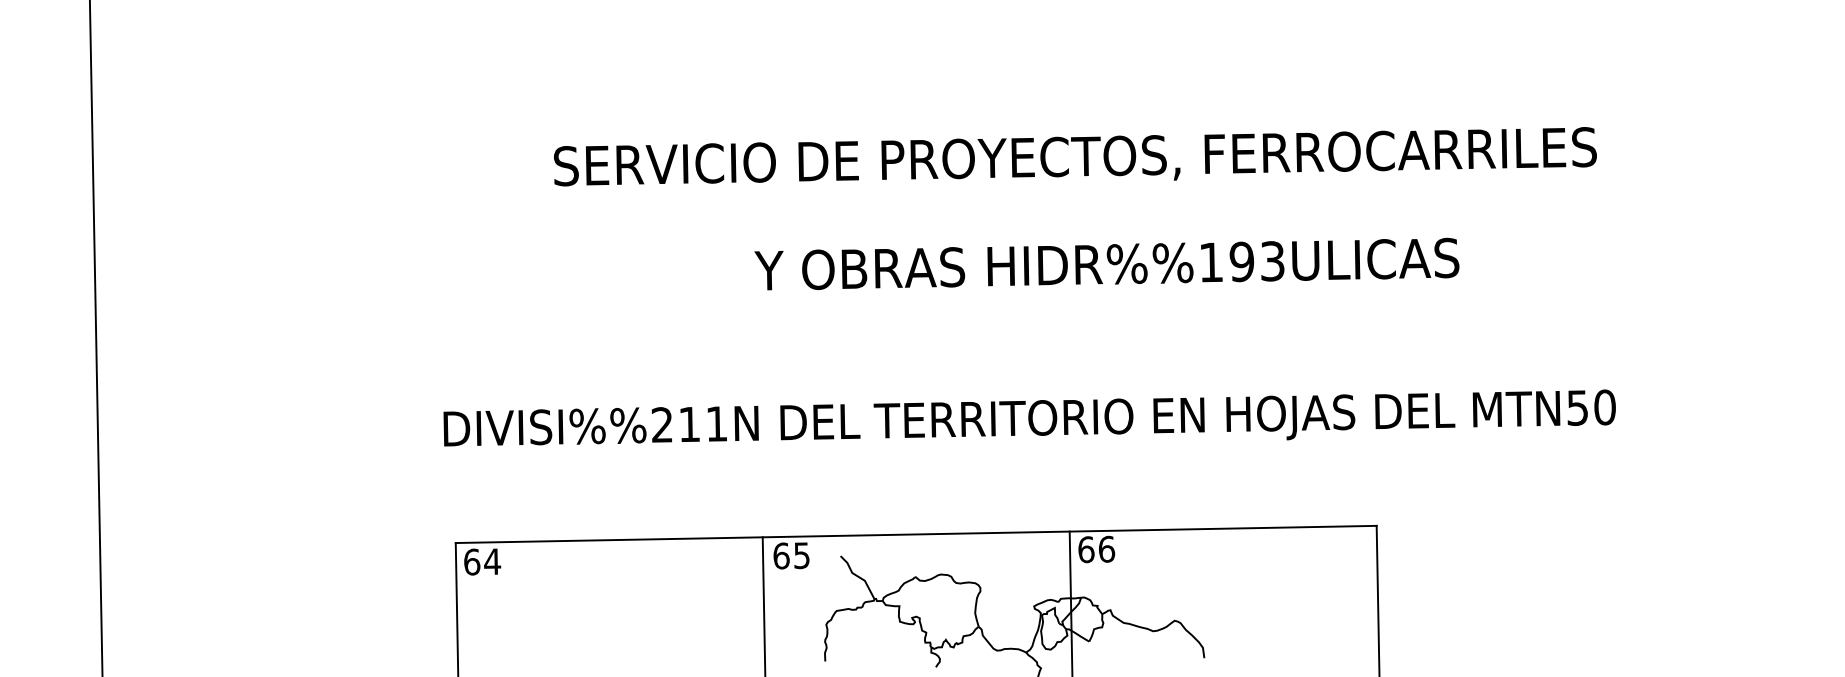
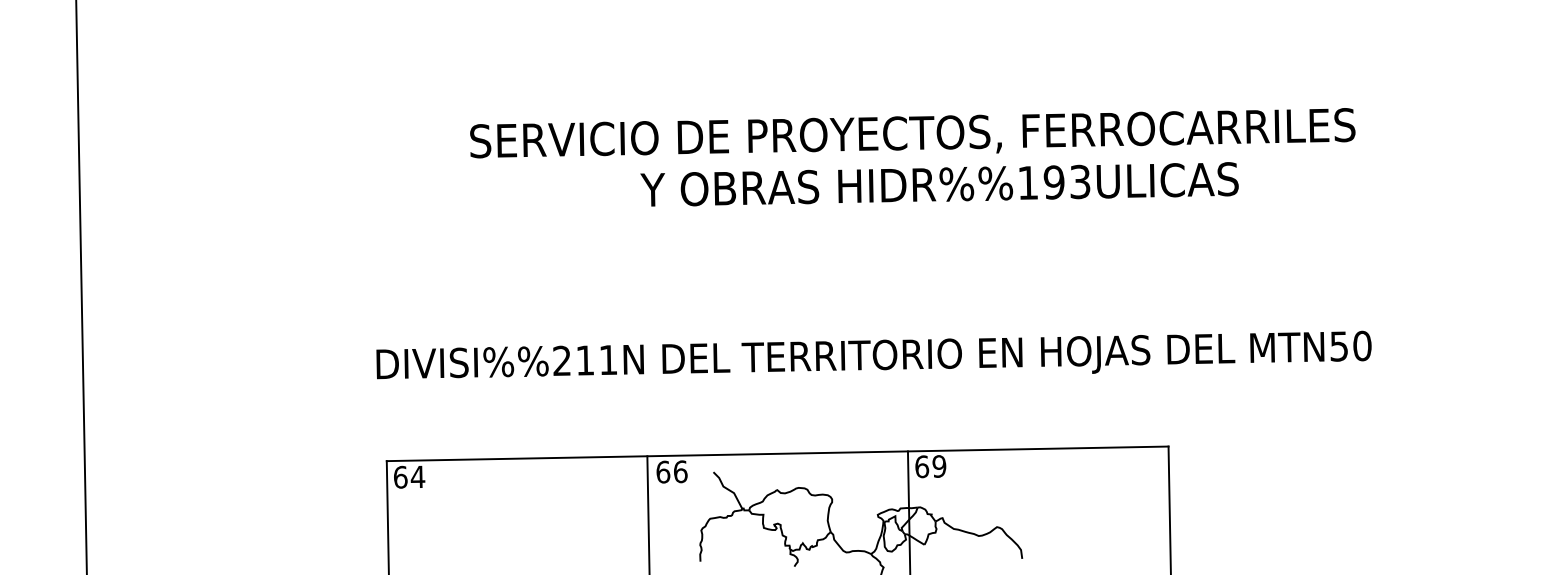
text: (1106, 264) -> (939, 184), moved
text: (1106, 549) -> (939, 466), 66 -> 69
text: (801, 555) -> (680, 471), 65 -> 66

